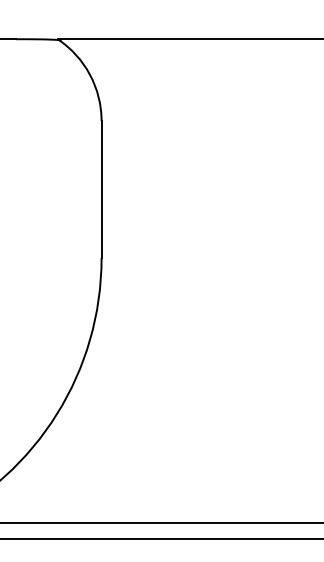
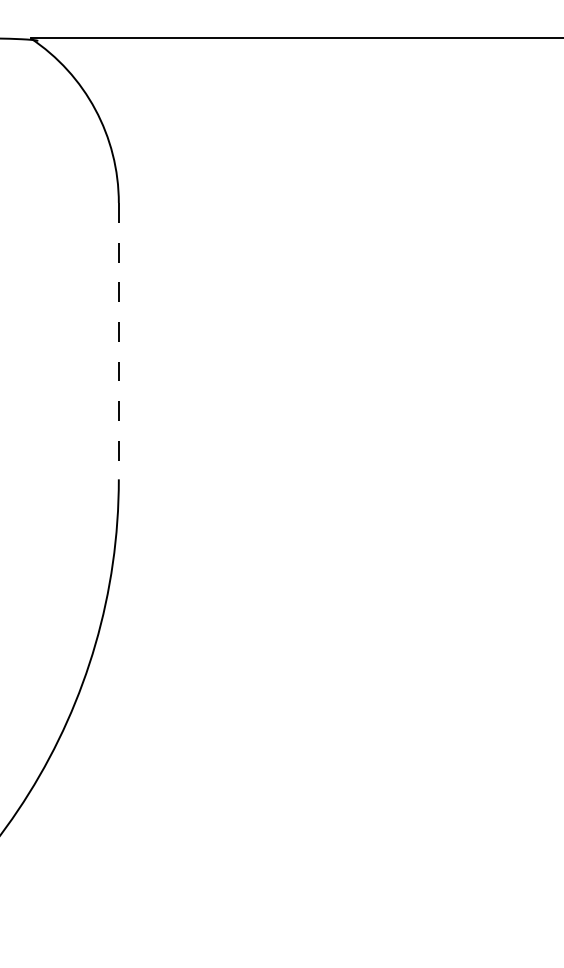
line: (101, 189) -> (118, 340), solid -> dashed

